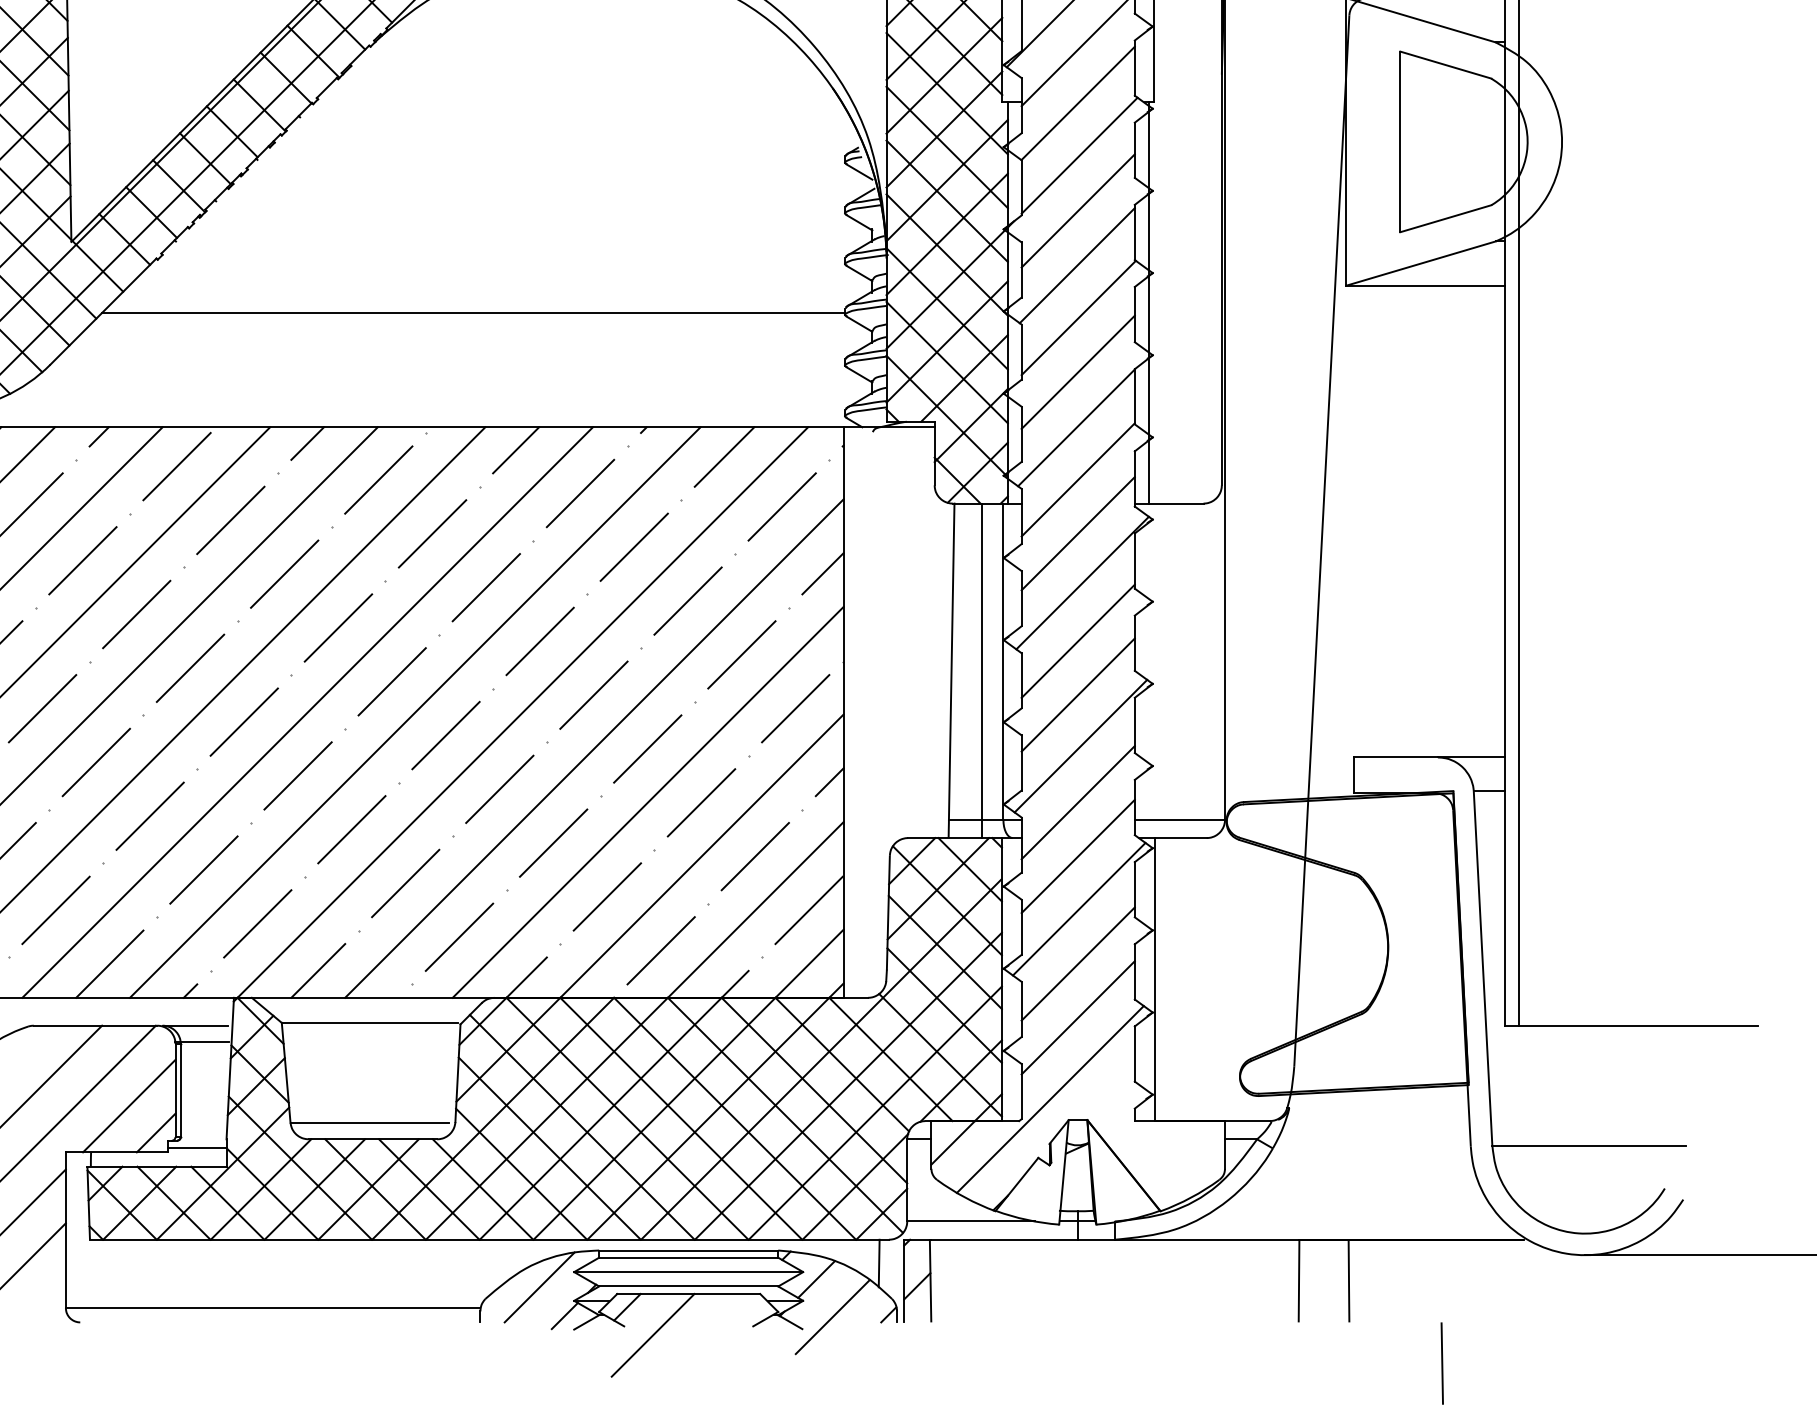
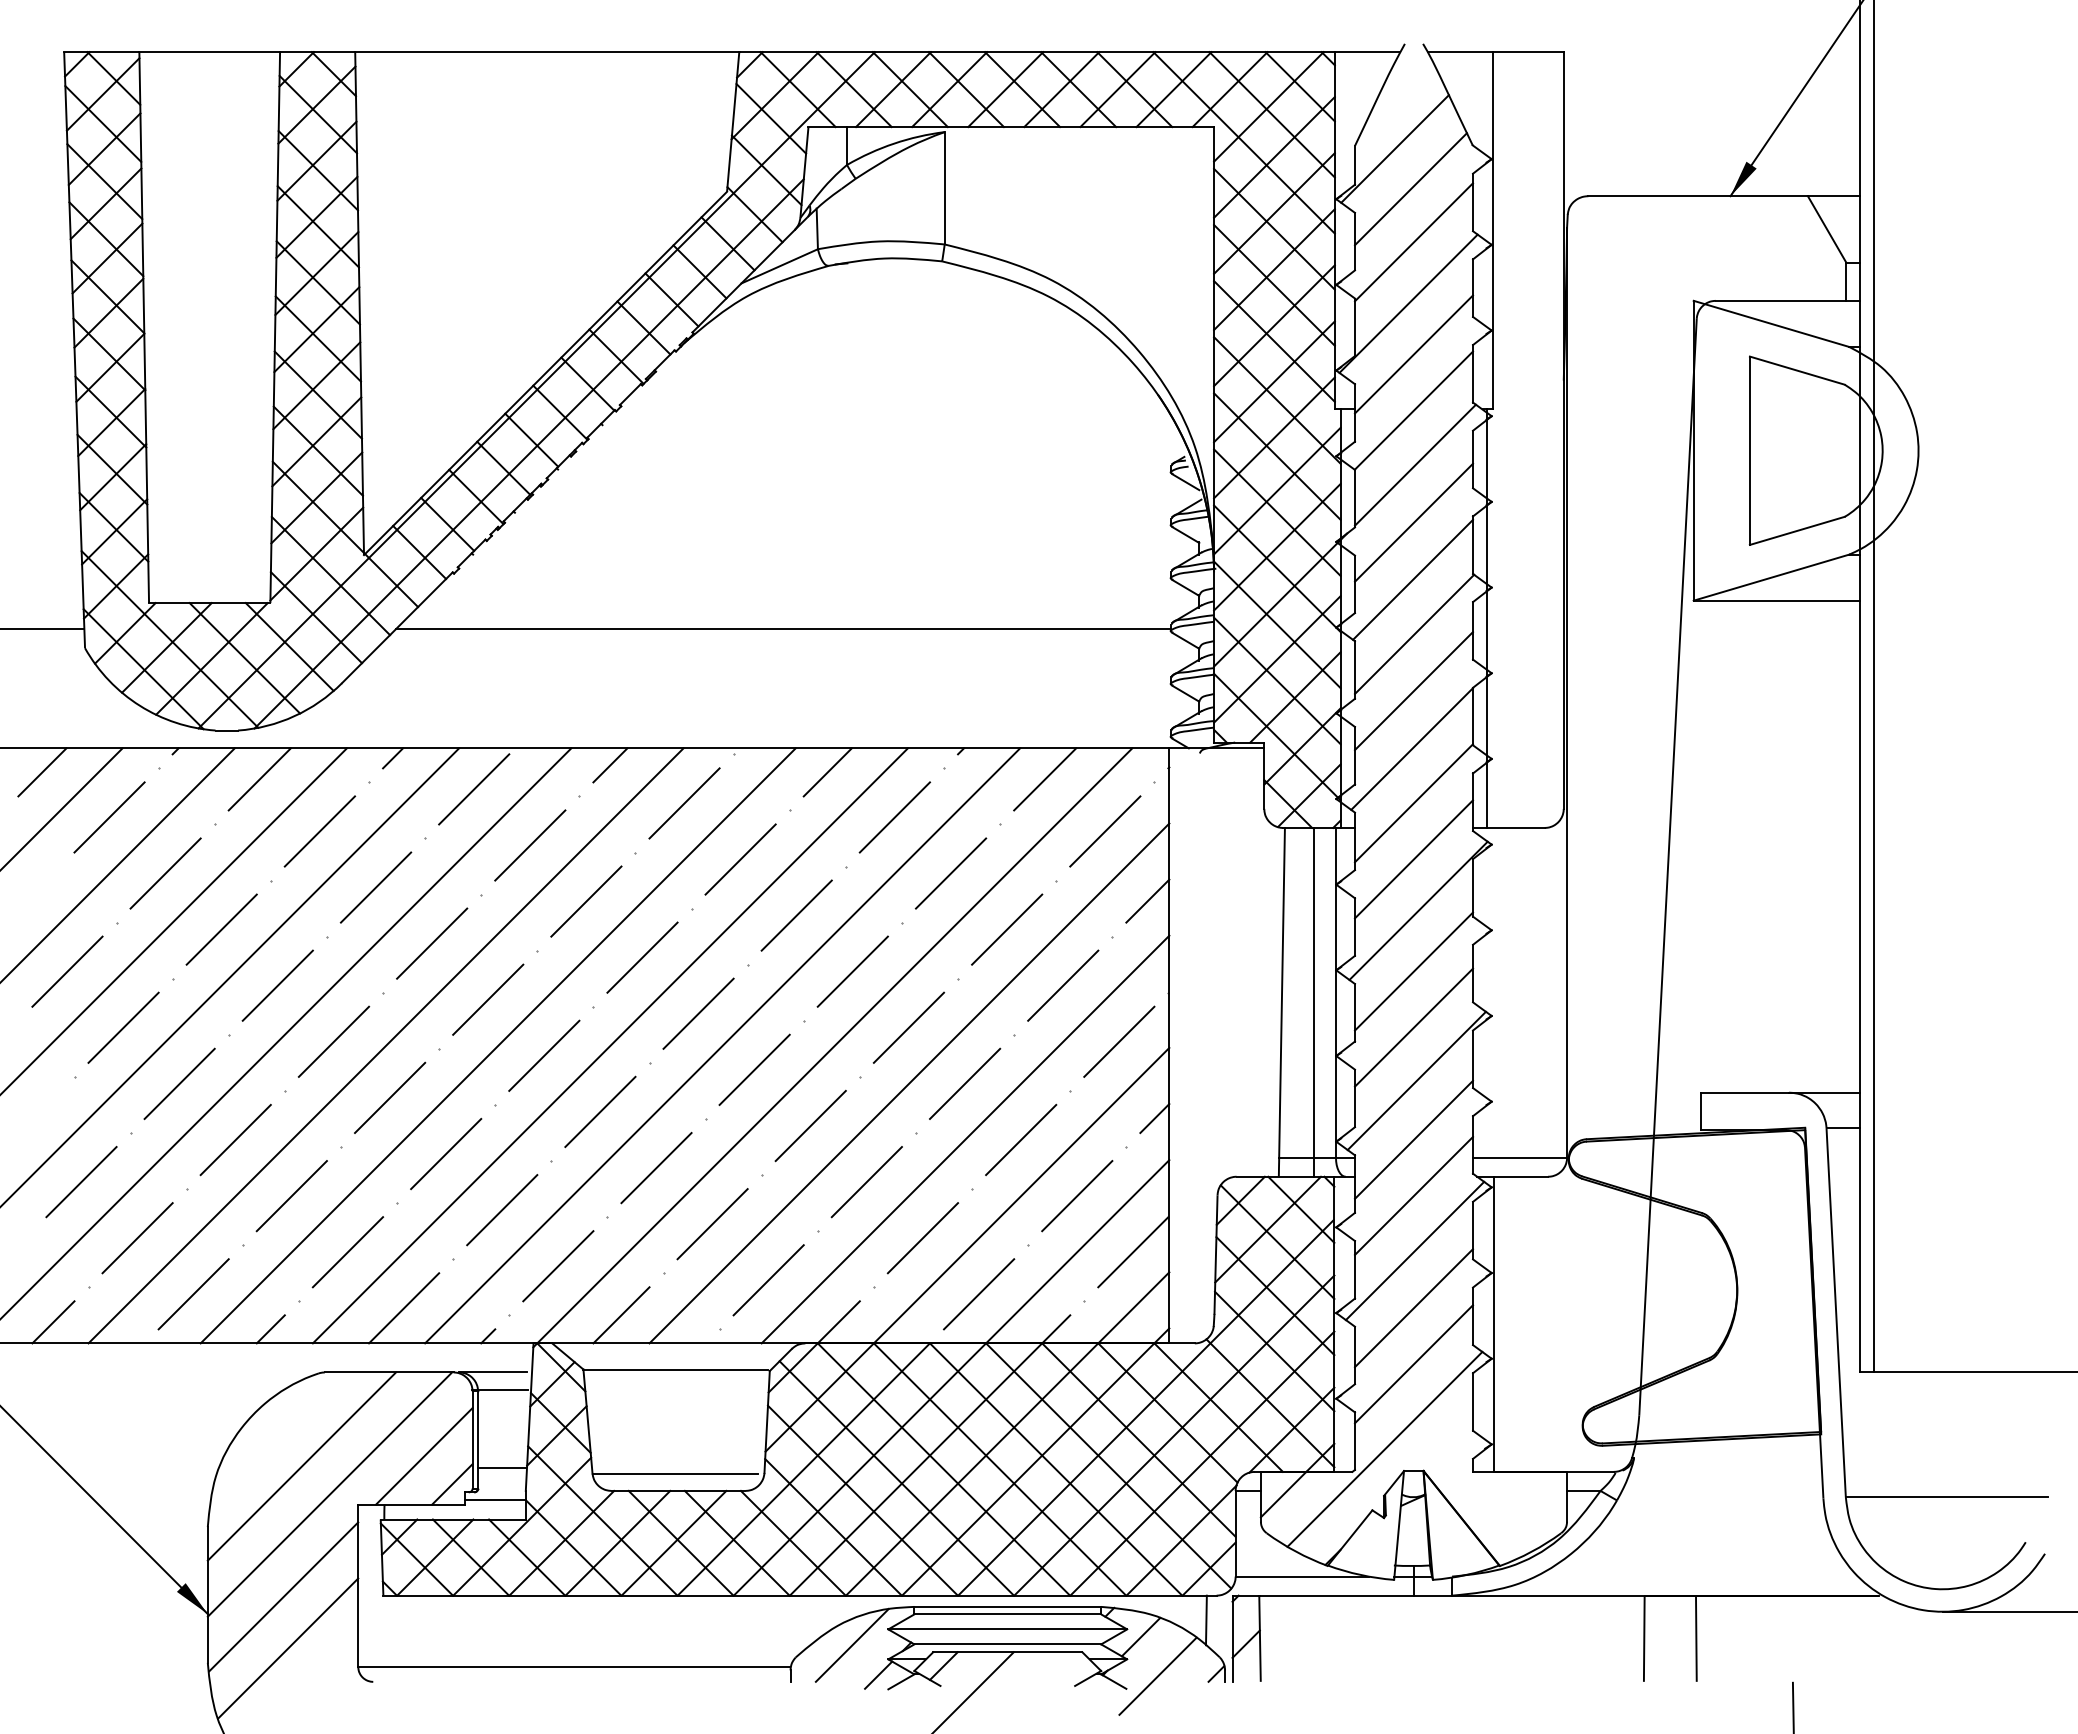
line: (203, 1116) -> (501, 1467), added

